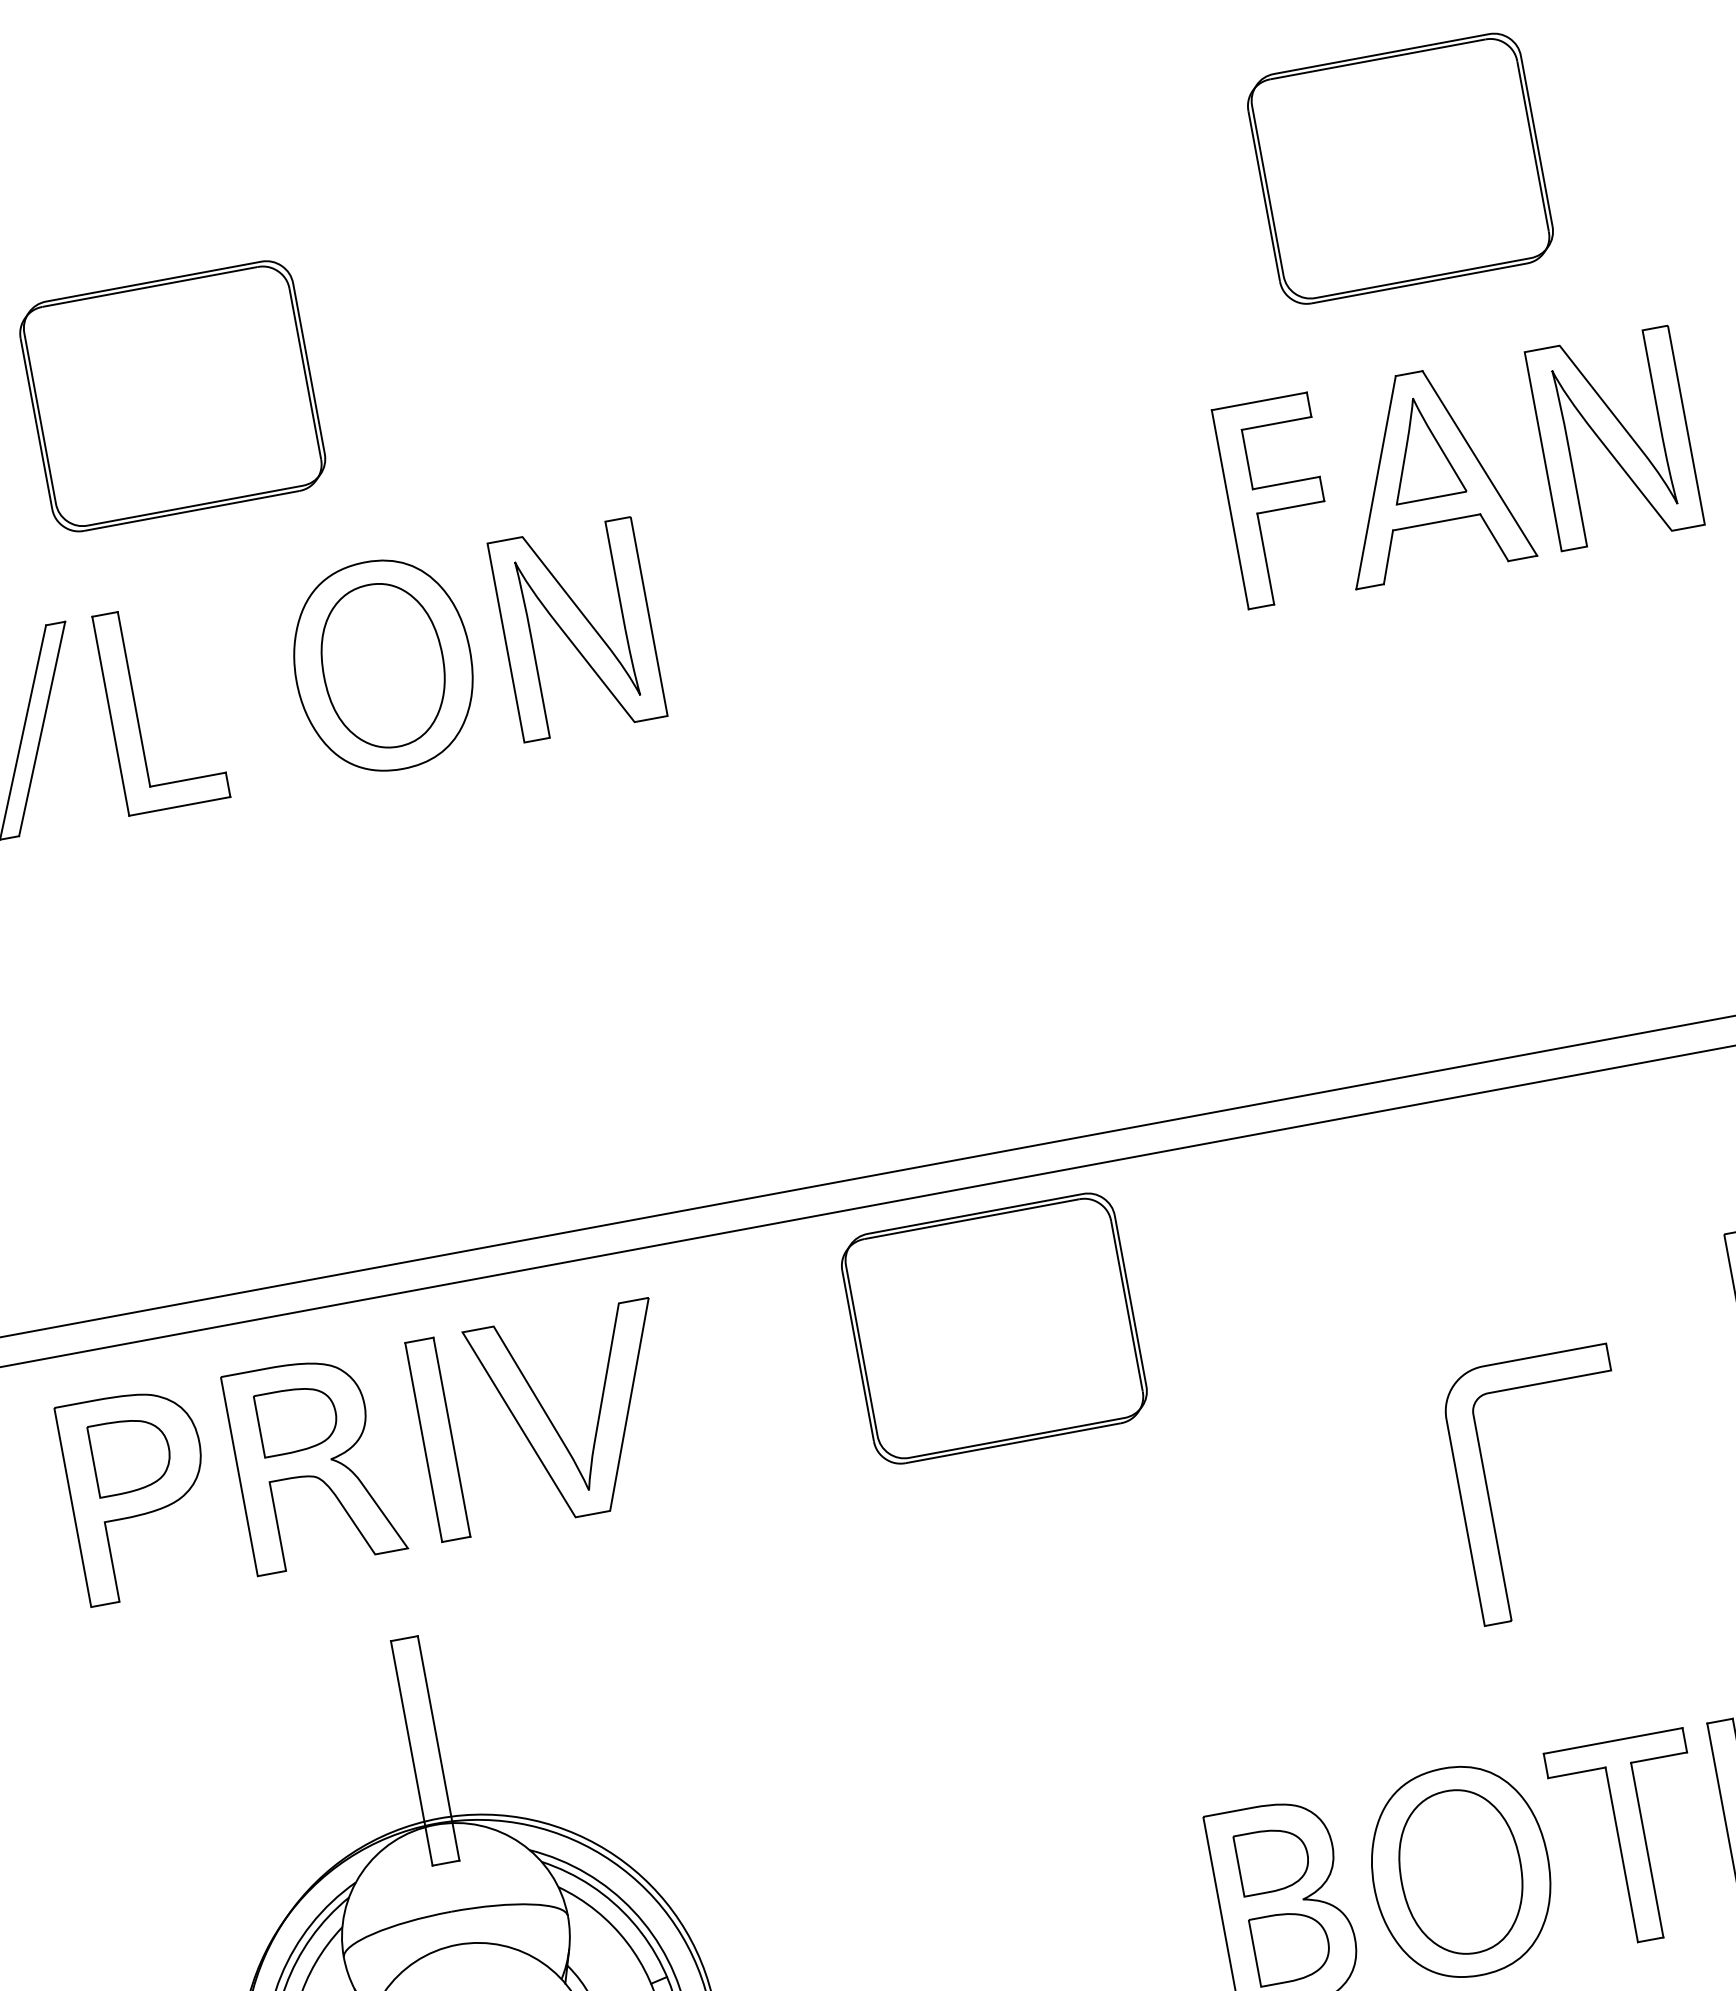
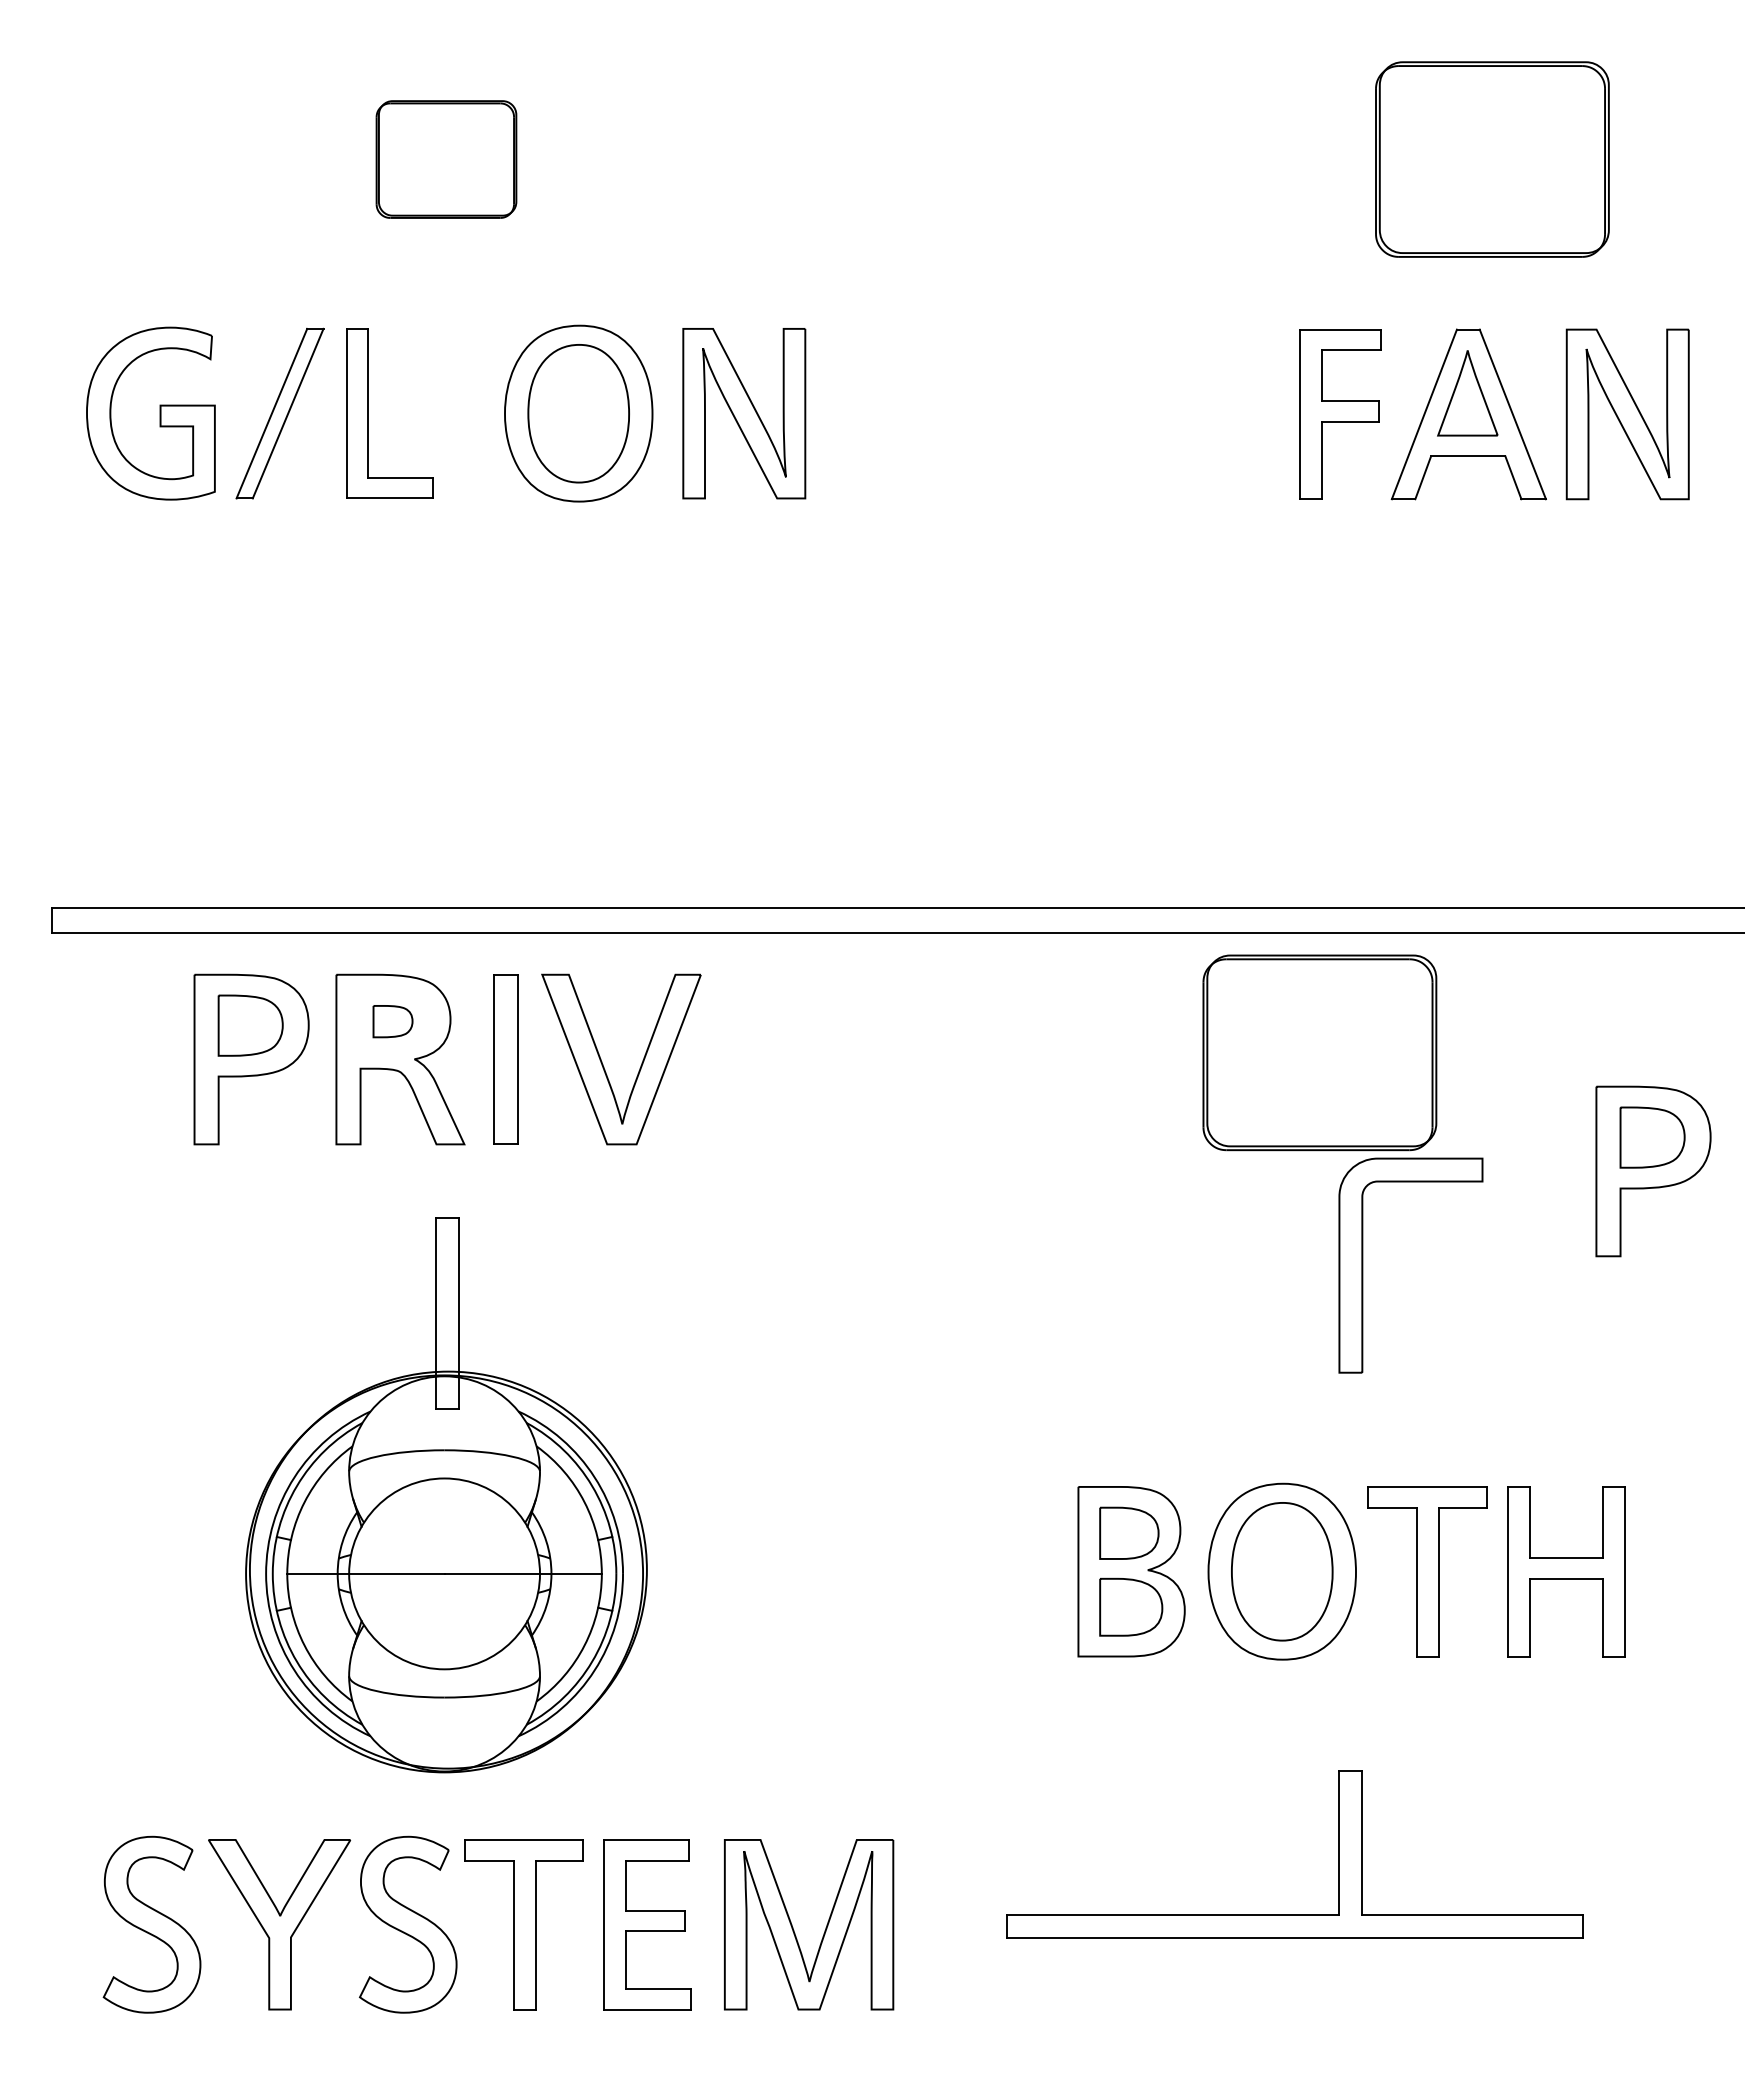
part: (172, 396) -> (446, 159), size x0.6
part: (993, 1328) -> (1319, 1052), moved
part: (296, 1419) -> (392, 1021), size x0.6

